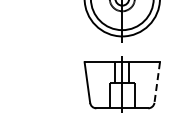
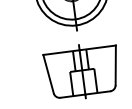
line: (157, 82) -> (116, 65), dashed -> solid

